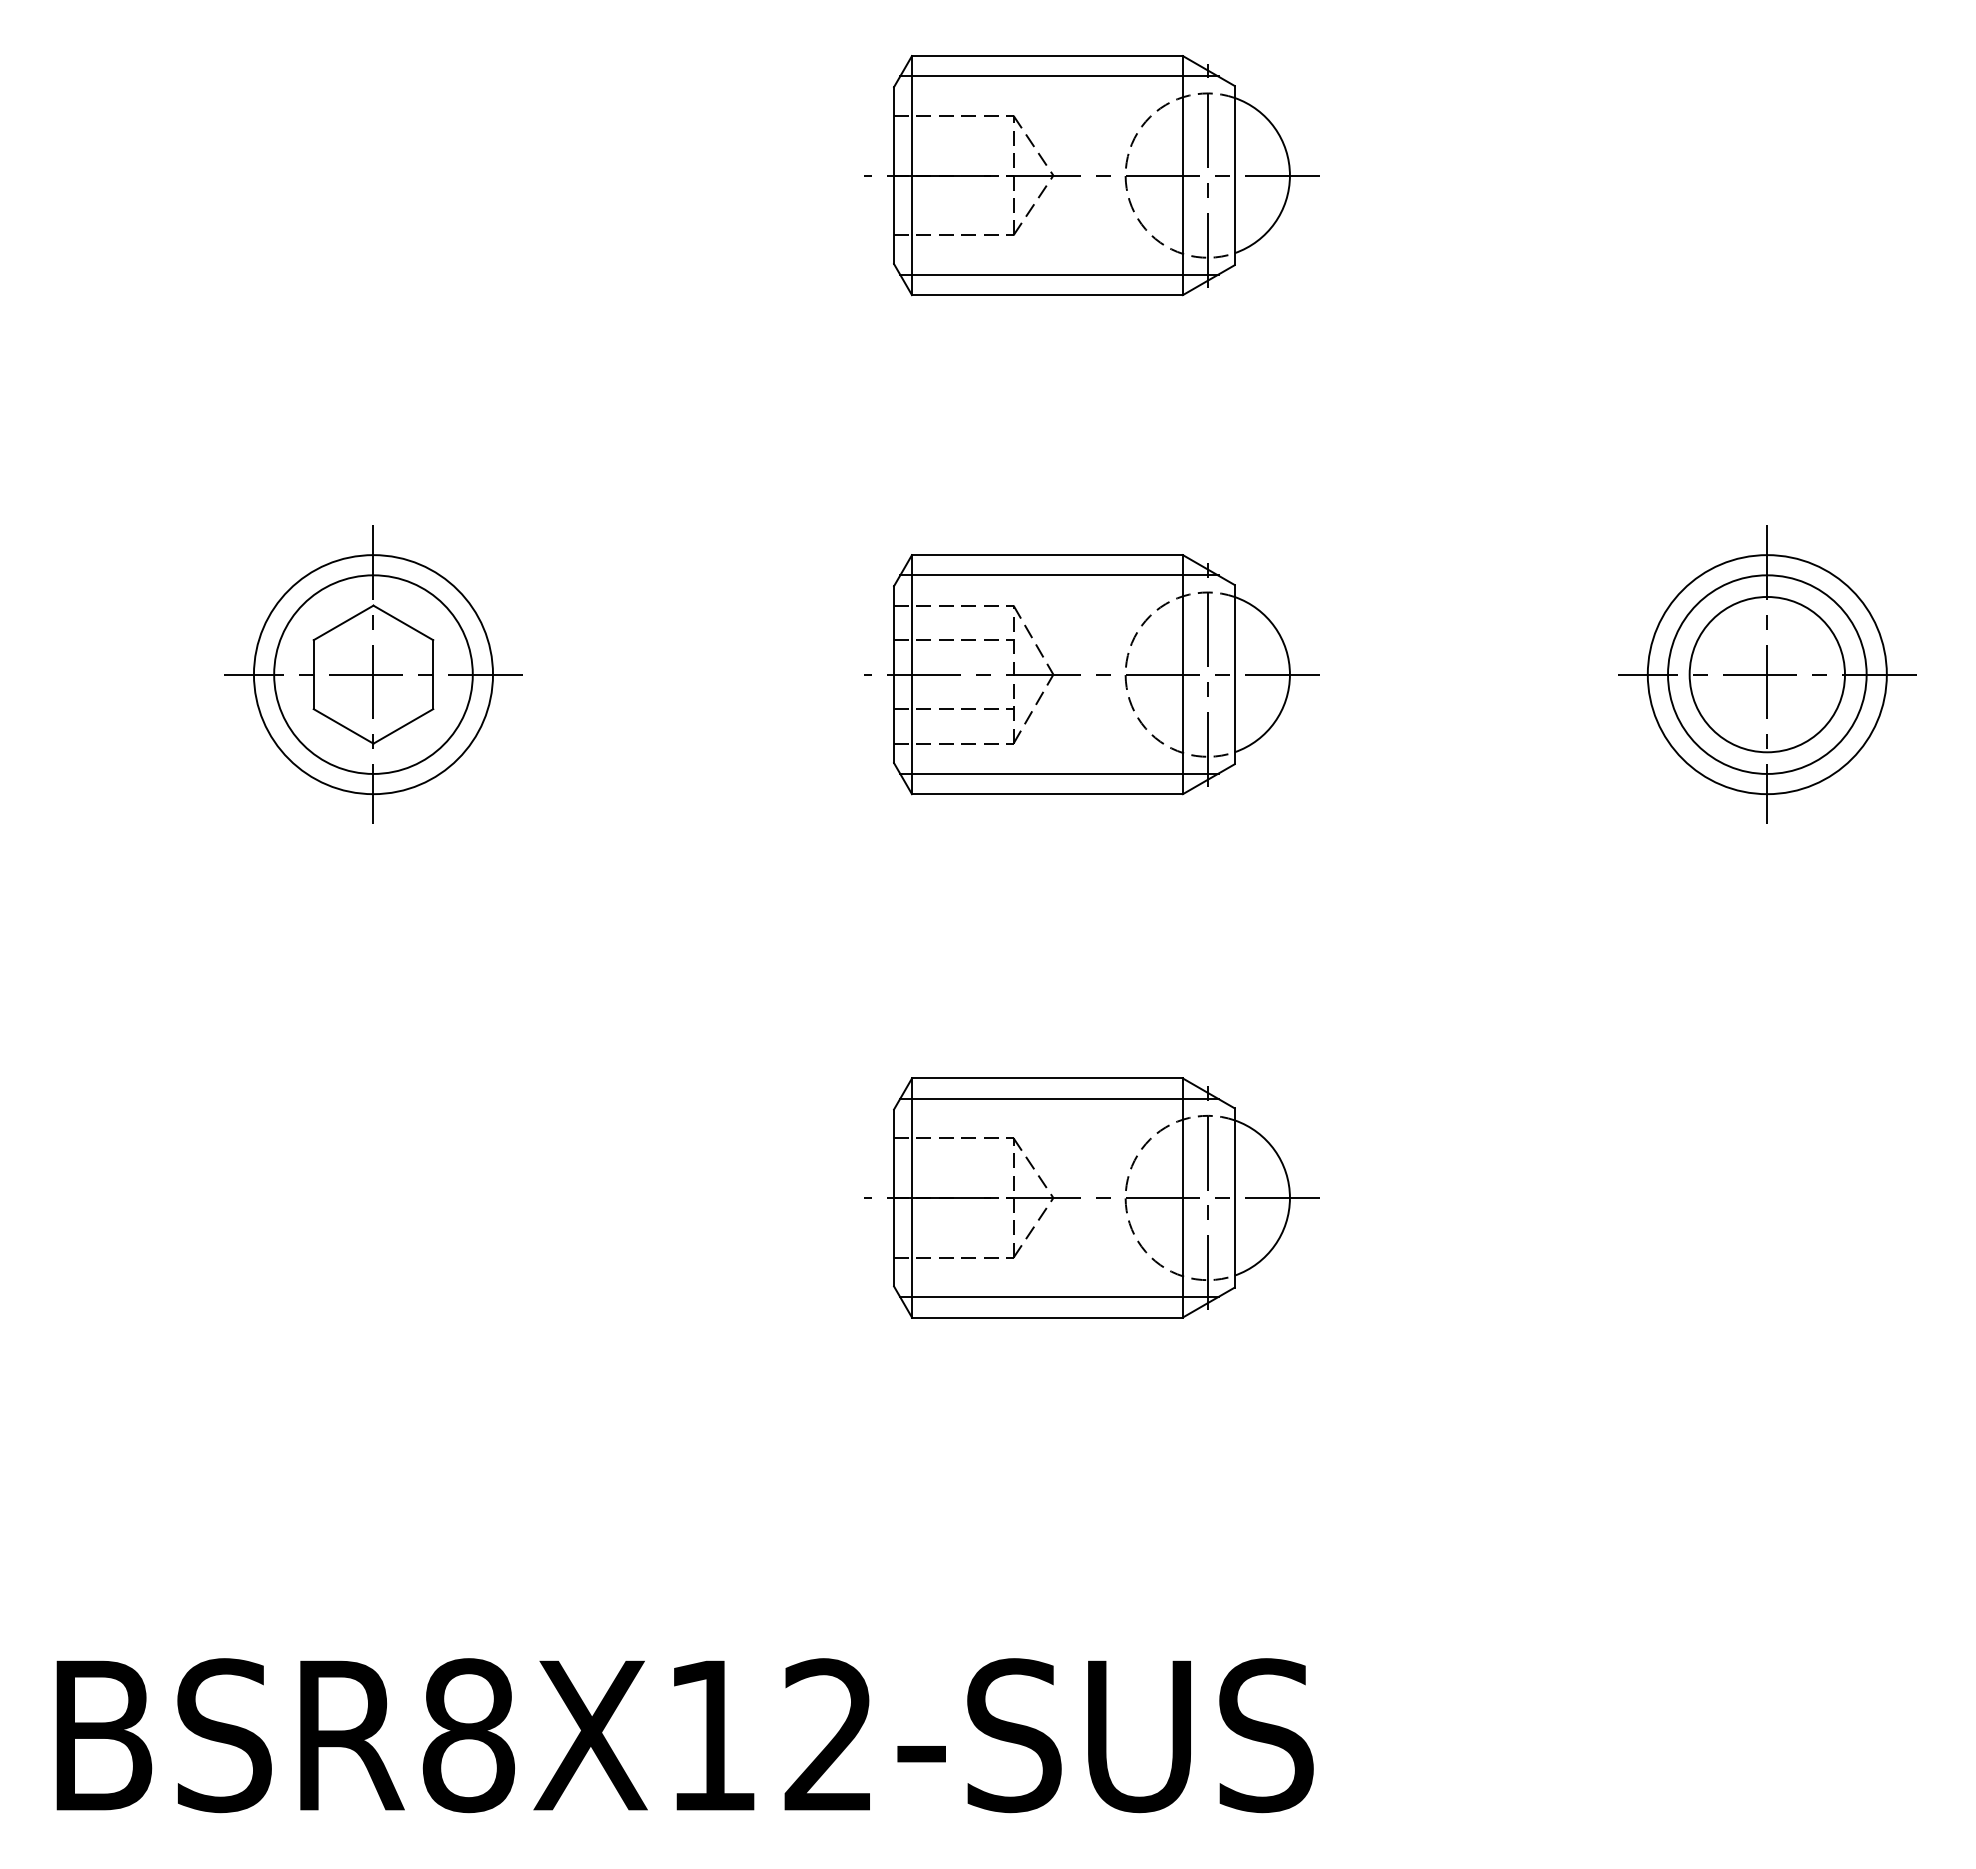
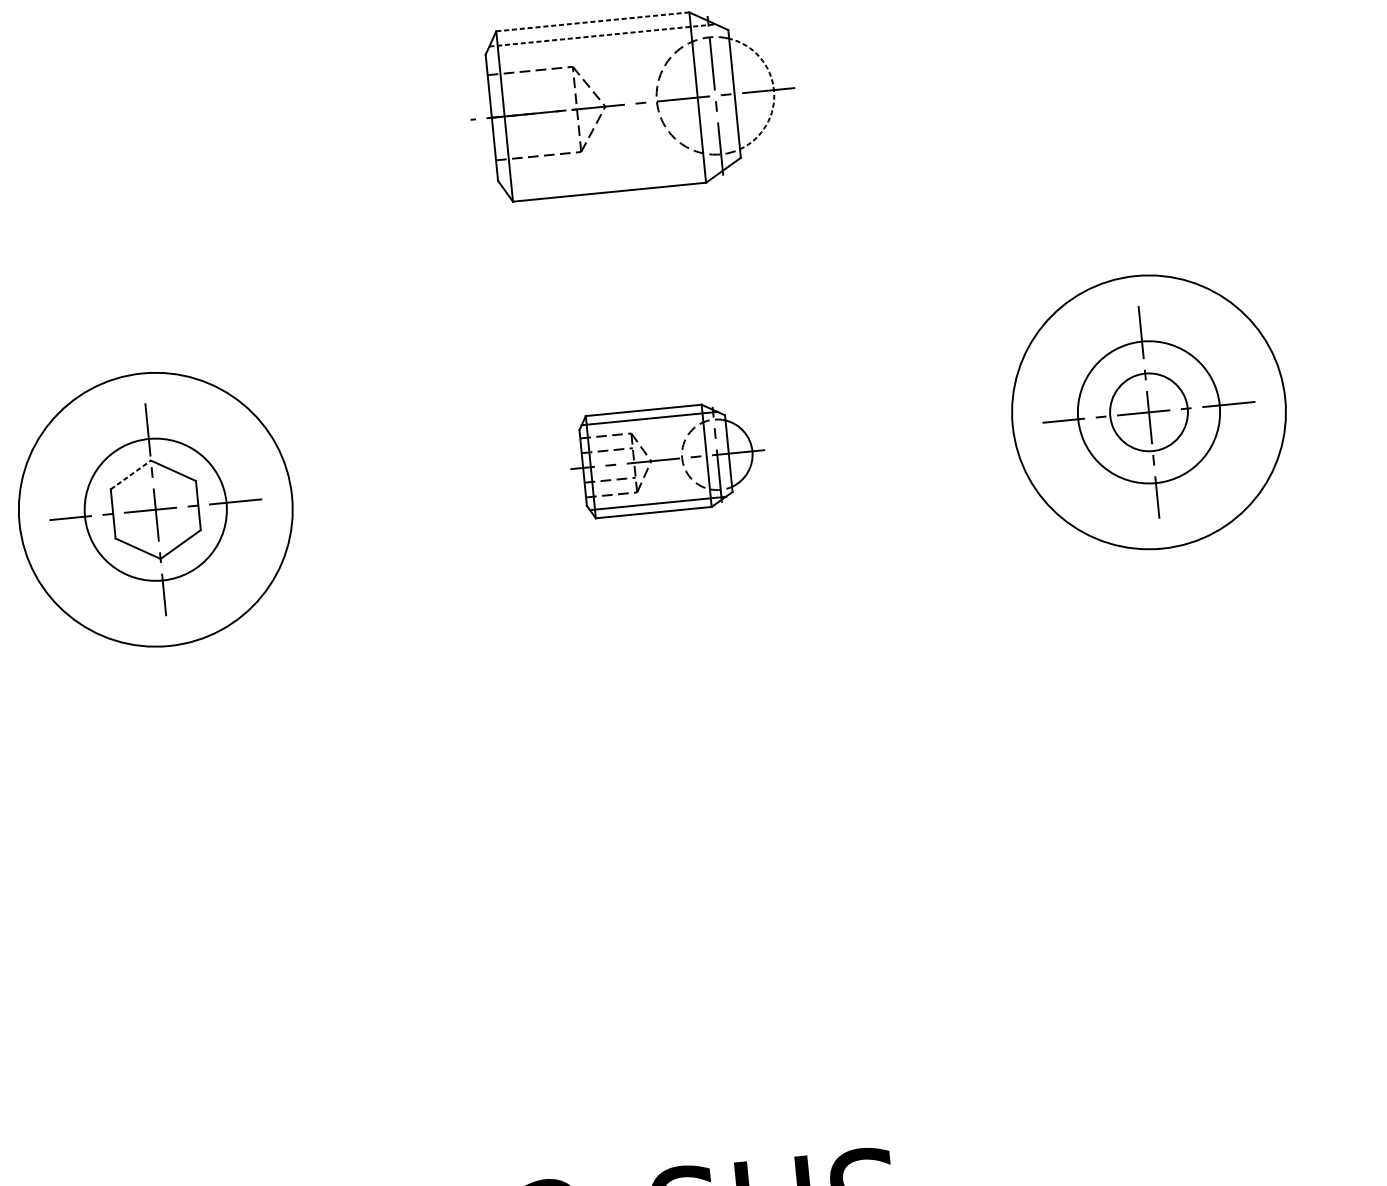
line: (1047, 56) -> (592, 22), solid -> dashed
line: (1060, 76) -> (603, 35), solid -> dashed
arc: (1289, 175) -> (773, 90), solid -> dashed
line: (1059, 274) -> (616, 176), removed
line: (343, 622) -> (130, 474), solid -> dashed
circle: (373, 674) -> (155, 509), size x1.6
part: (1091, 674) -> (667, 459), size x0.6
circle: (1766, 674) -> (1148, 412), size x0.7
circle: (1766, 674) -> (1148, 412), size x1.6
part: (1091, 1197) -> (703, 832), removed

